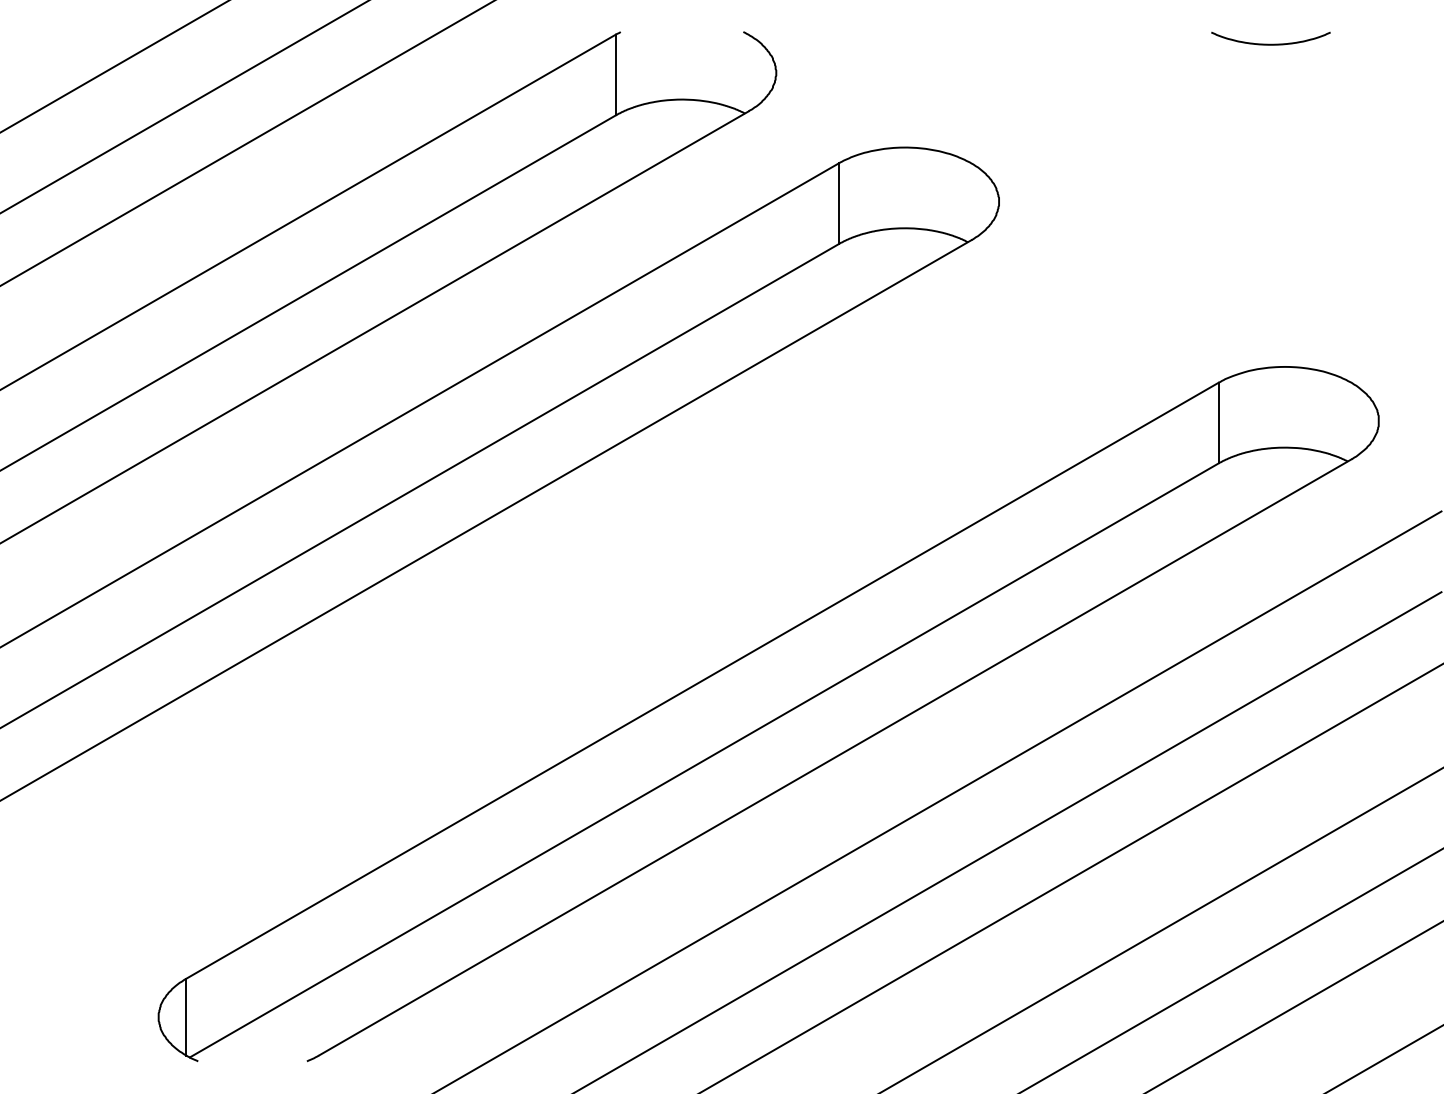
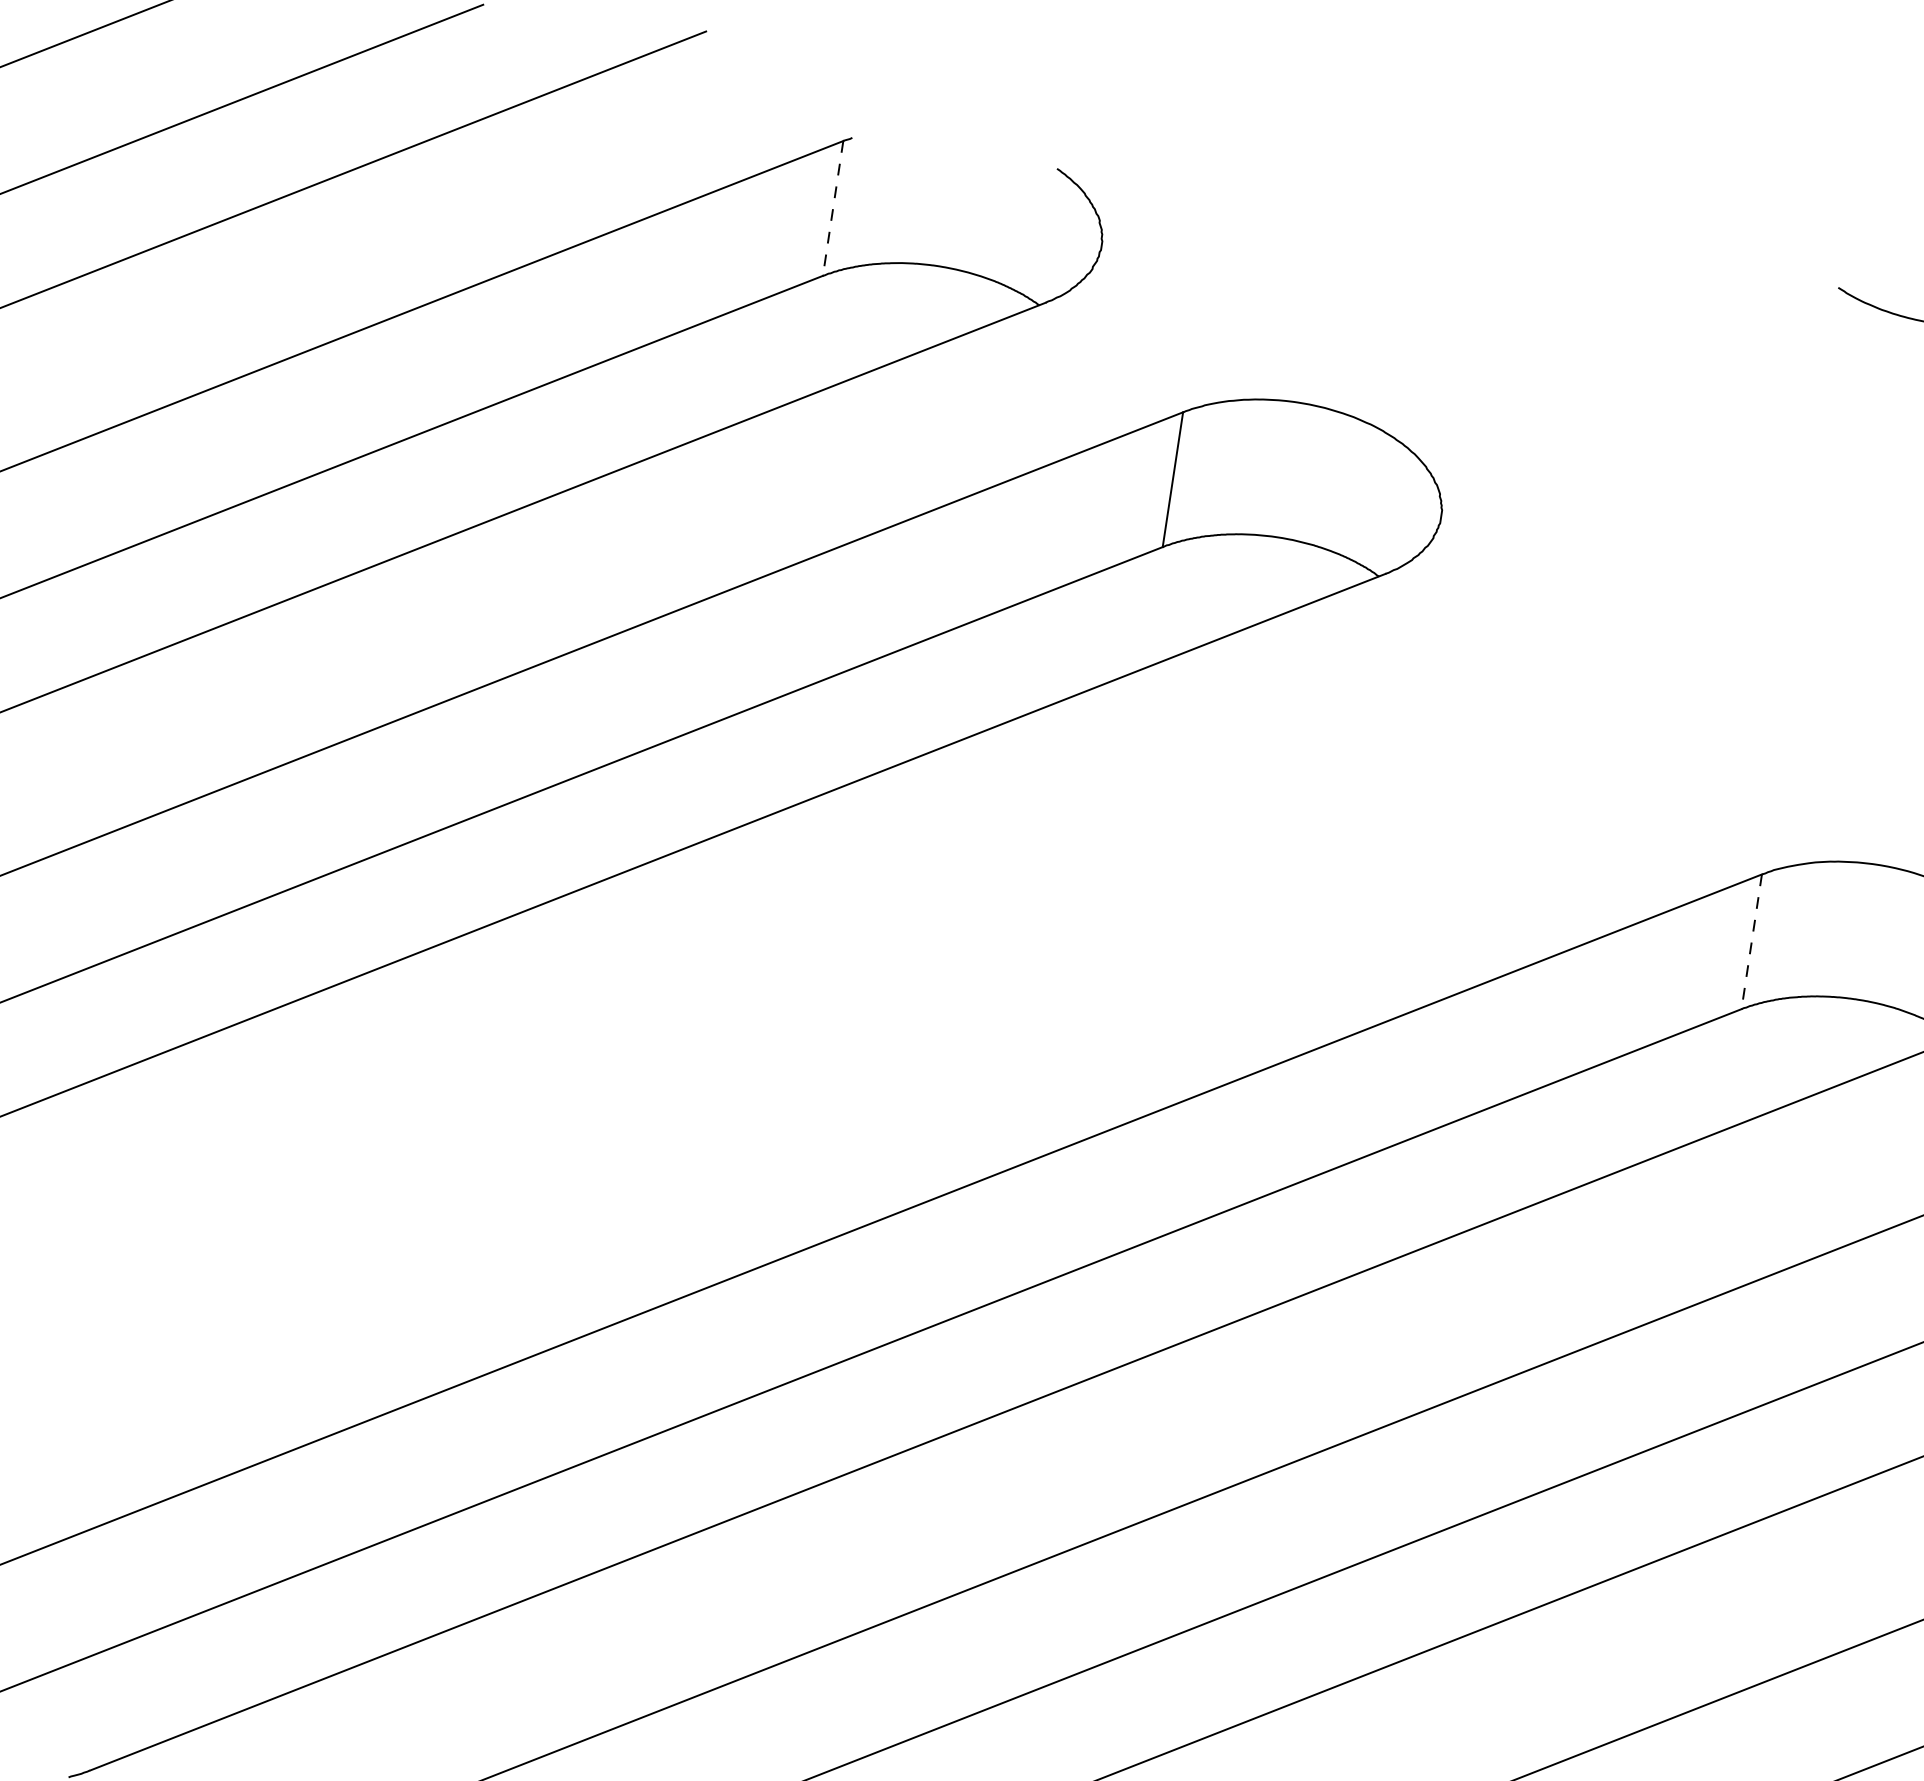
line: (615, 75) -> (832, 209), solid -> dashed
line: (1218, 423) -> (1751, 942), solid -> dashed

